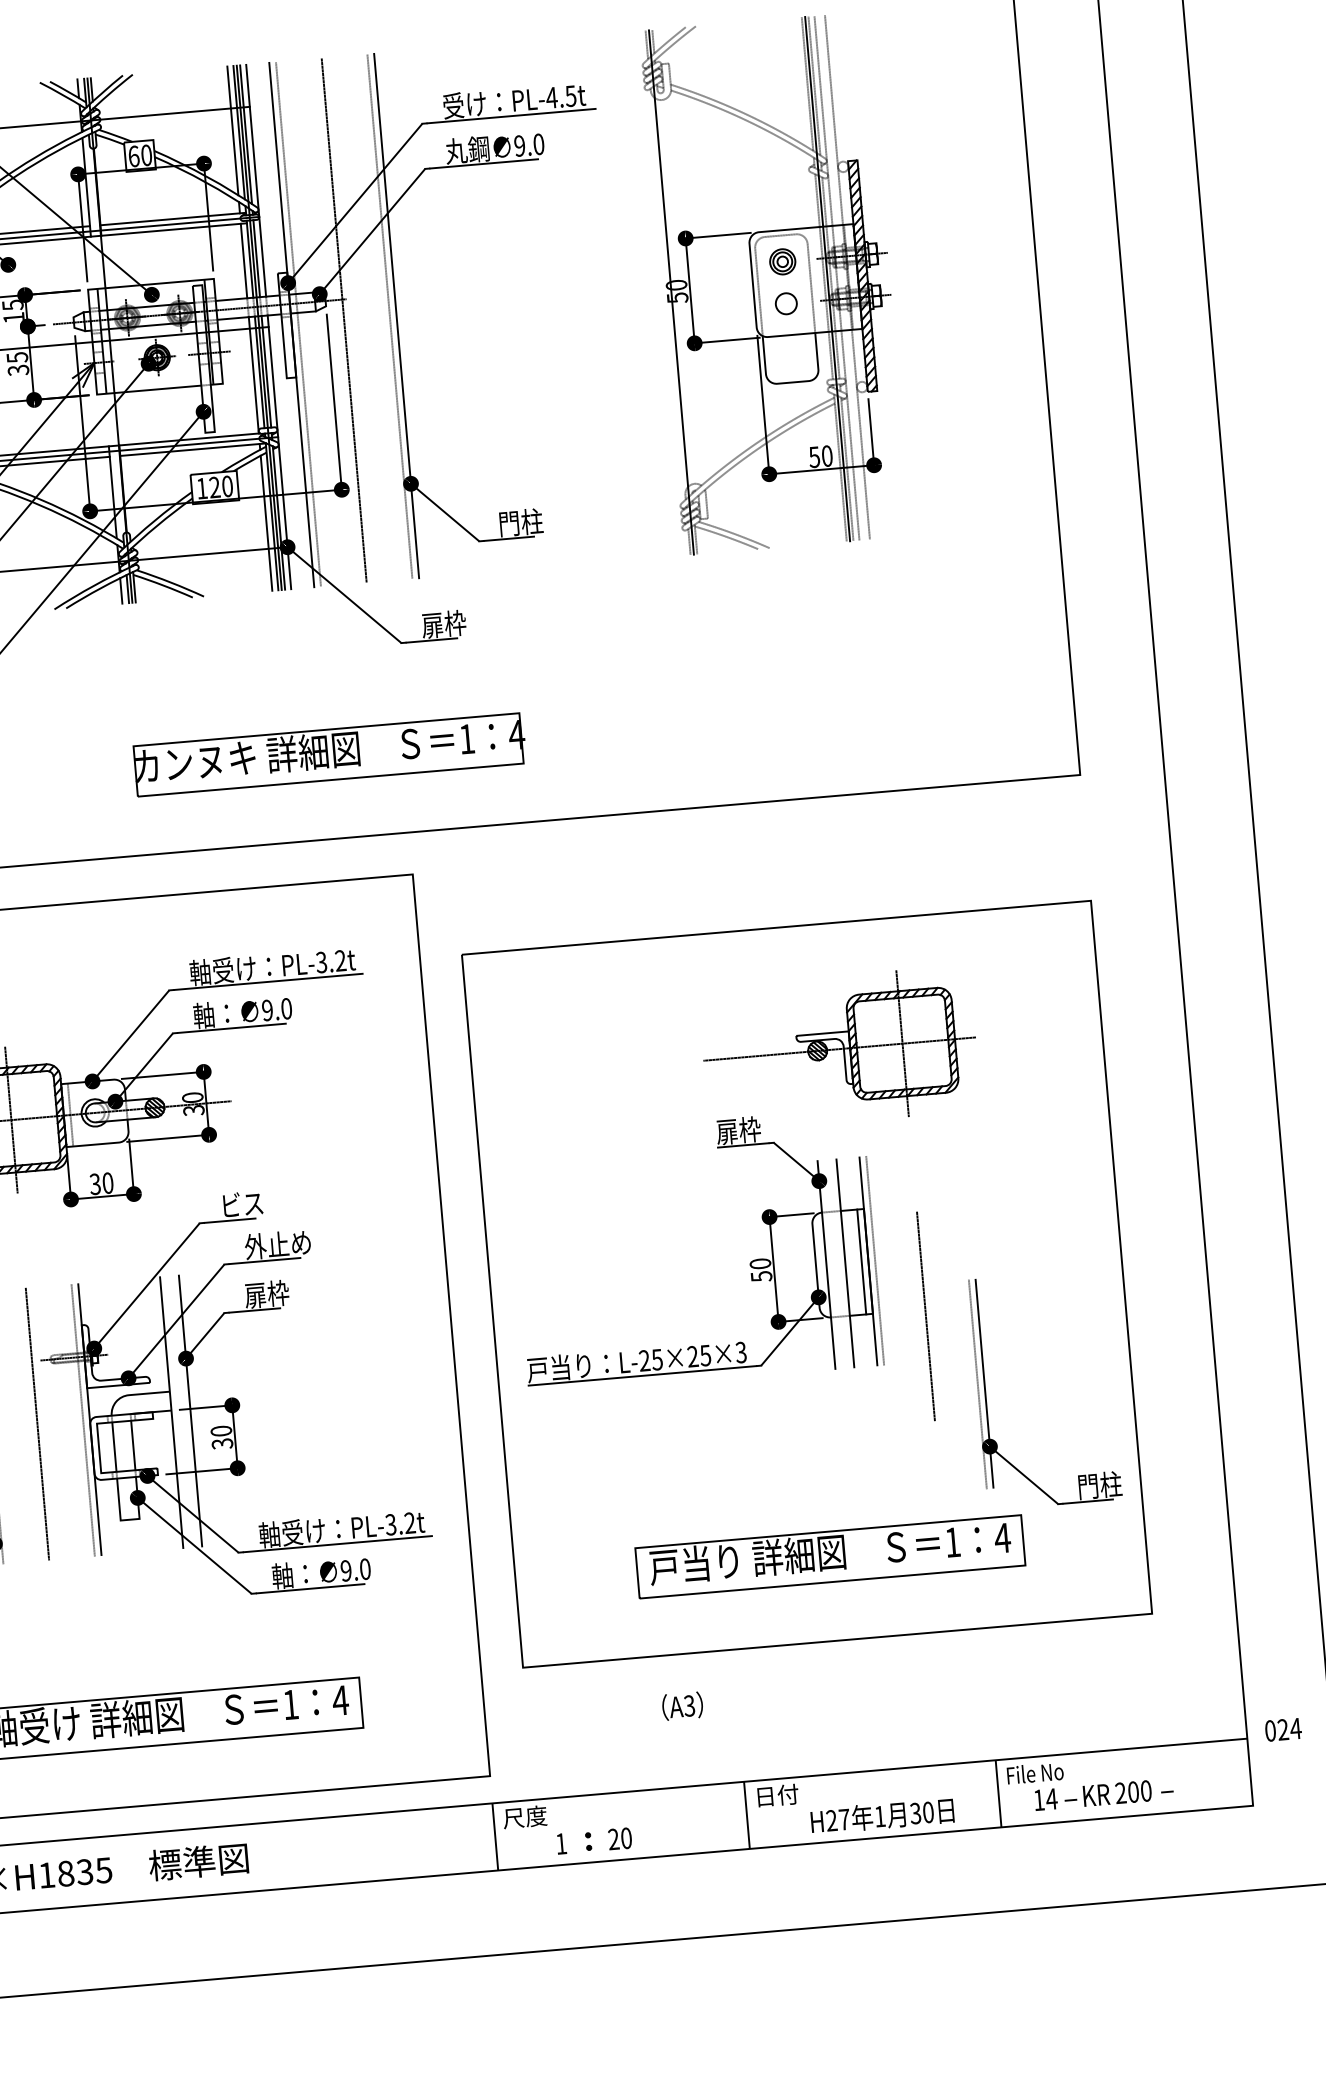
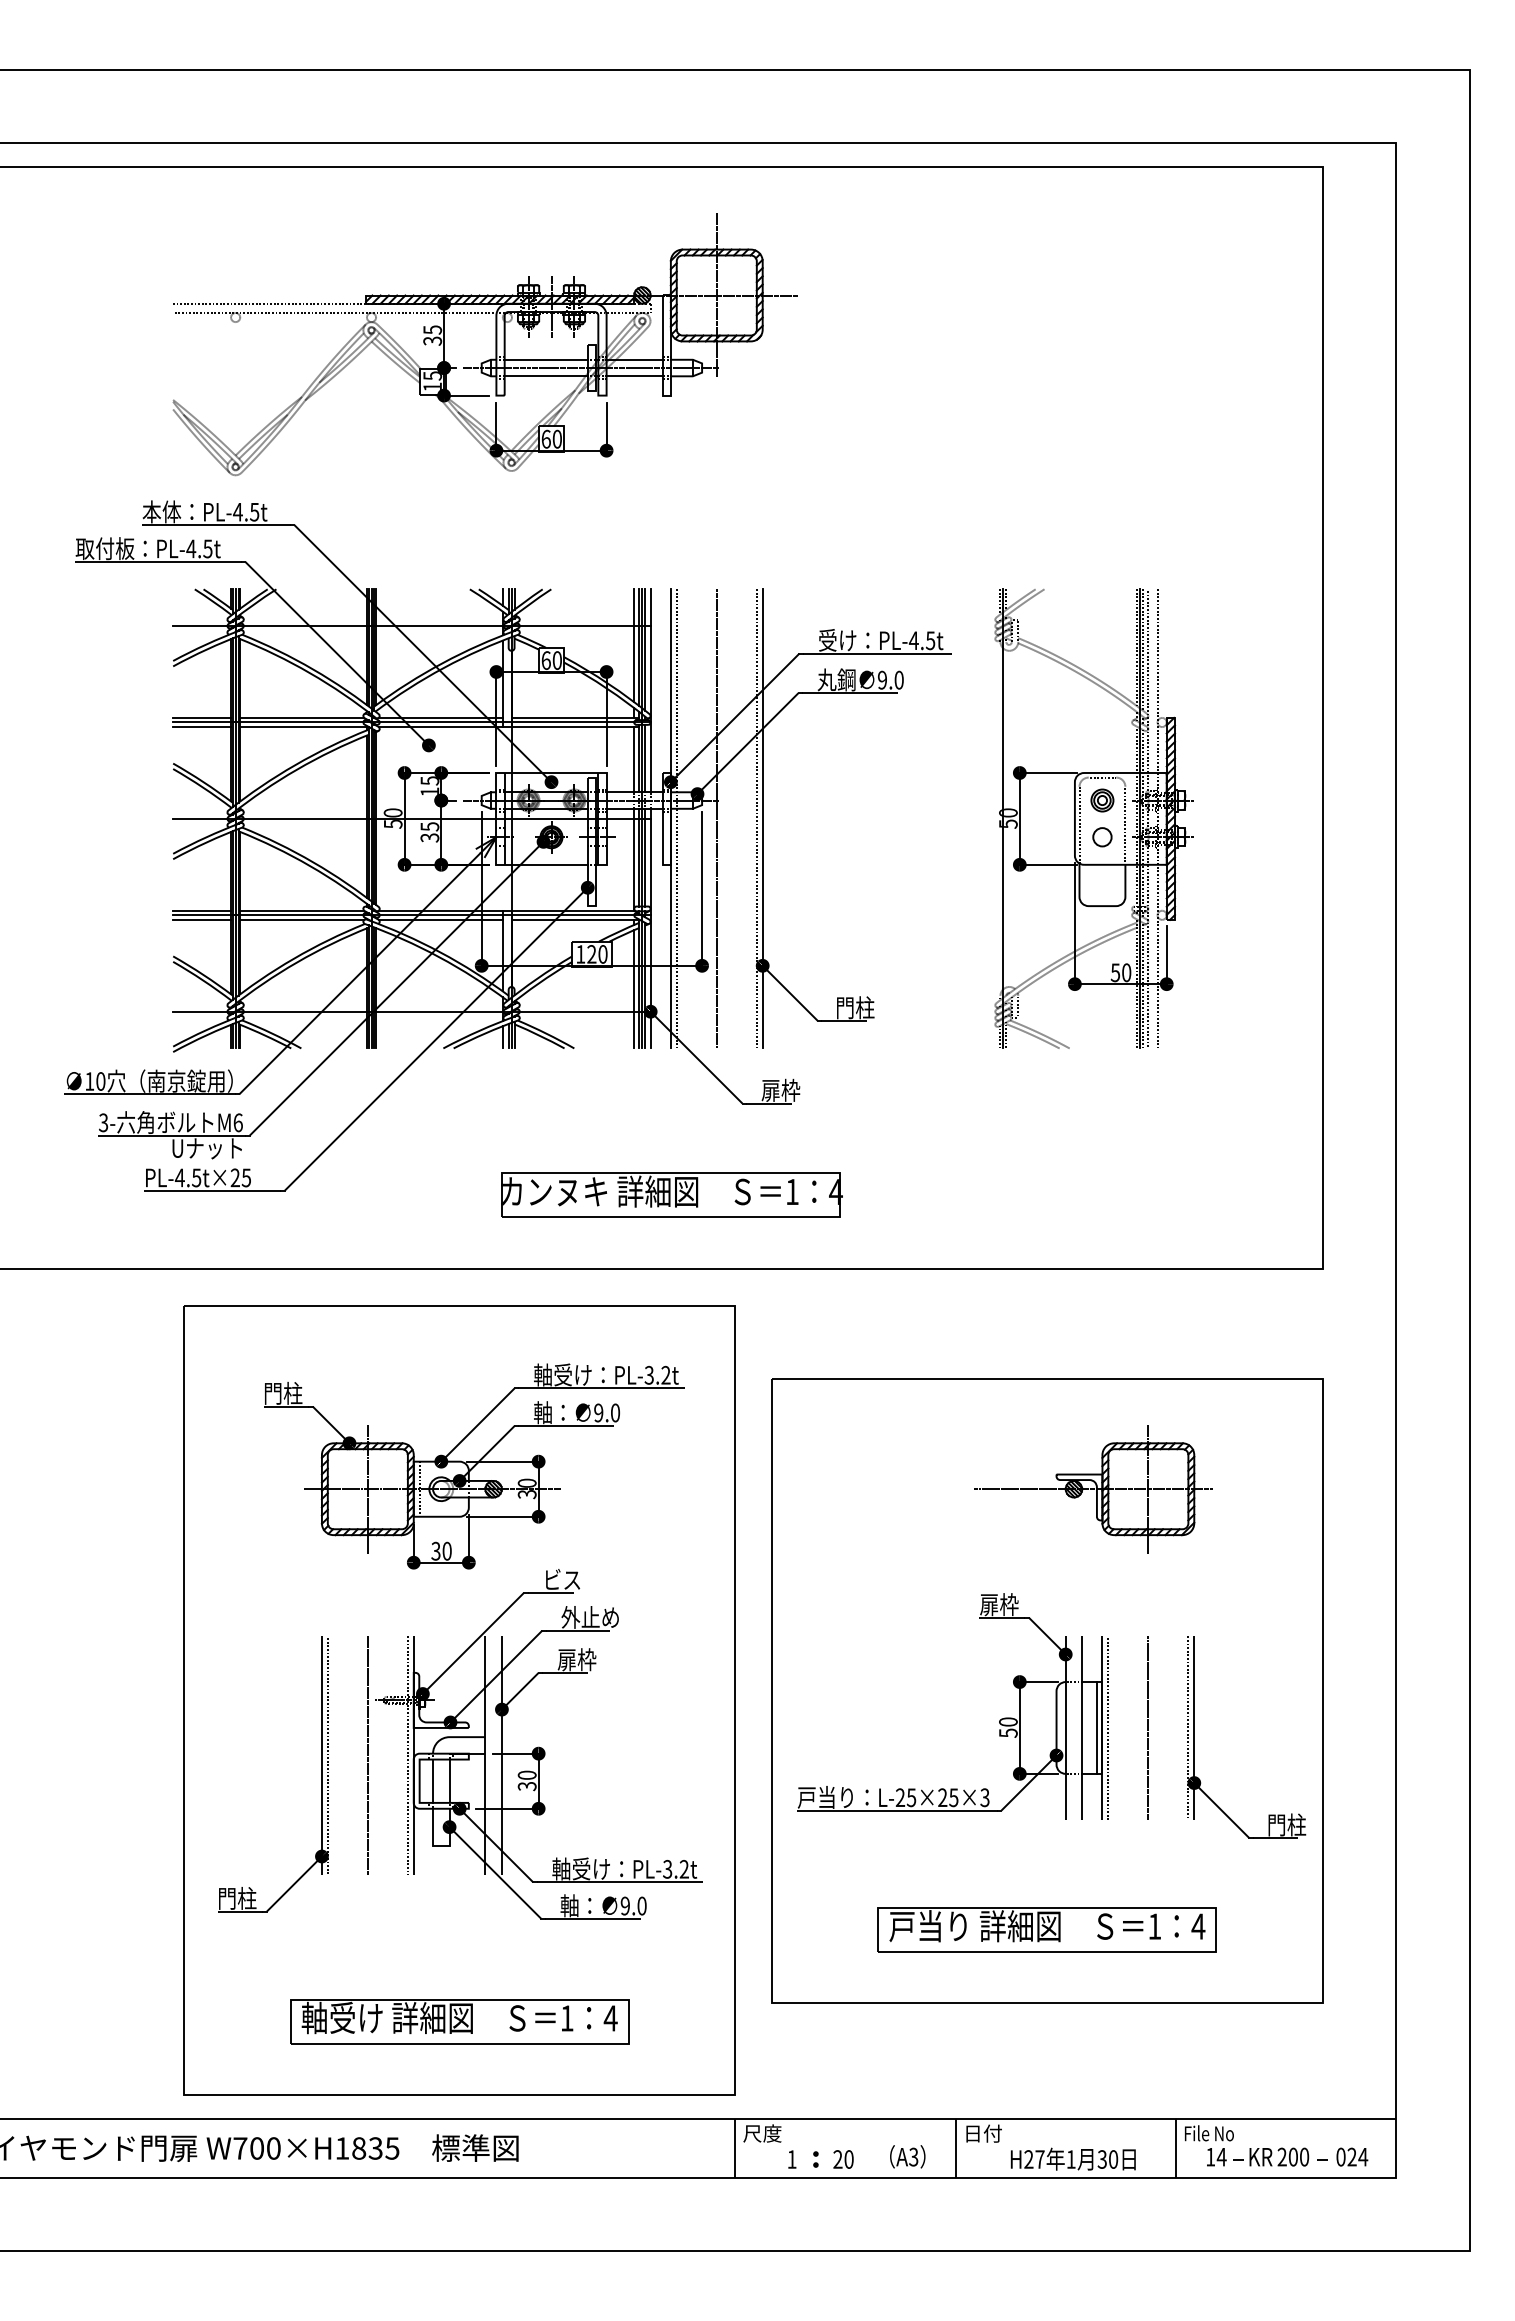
part: (750, 1262) -> (999, 1720), moved
part: (985, 1394) -> (1194, 1737), moved
text: (682, 1705) -> (907, 2156), moved
text: (1283, 1729) -> (1352, 2156), moved

